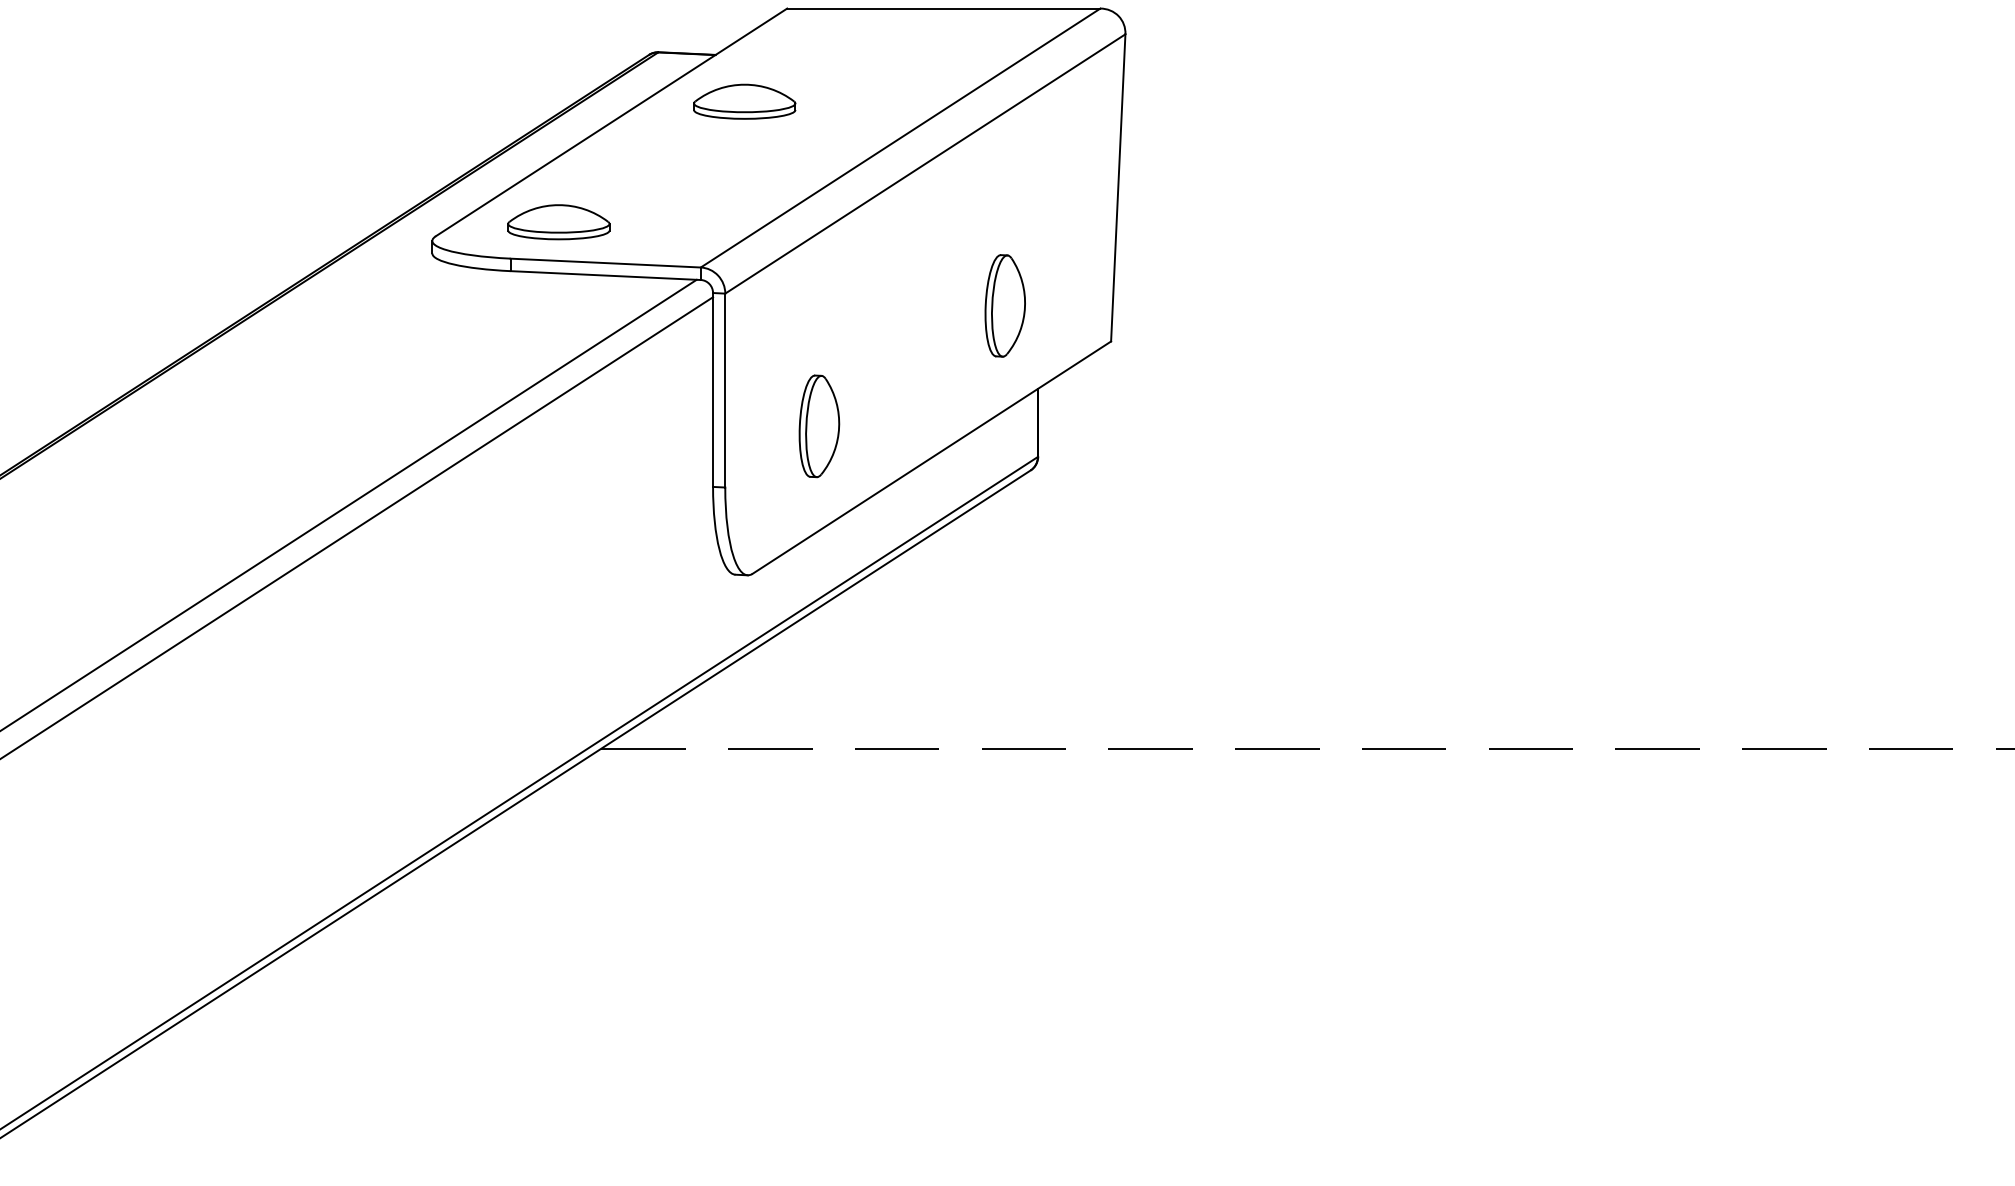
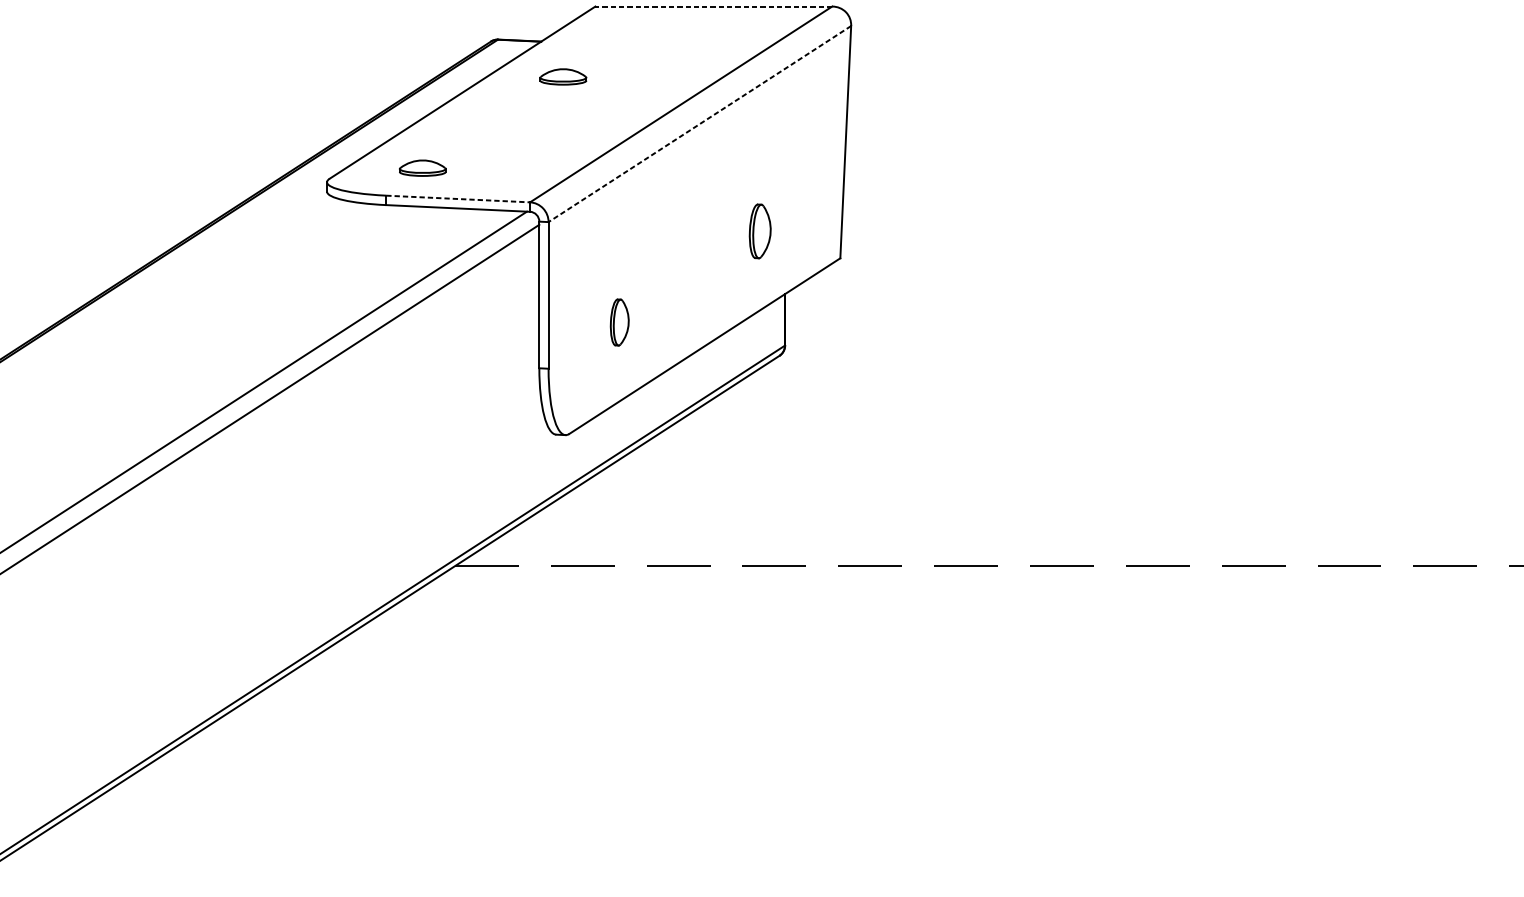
line: (943, 8) -> (713, 6), solid -> dashed
part: (744, 101) -> (563, 76), size x0.6
line: (924, 164) -> (699, 124), solid -> dashed
part: (558, 222) -> (422, 168), size x0.6
line: (606, 263) -> (458, 199), solid -> dashed
part: (1004, 305) -> (759, 231), size x0.7
part: (819, 426) -> (619, 322), size x0.6

